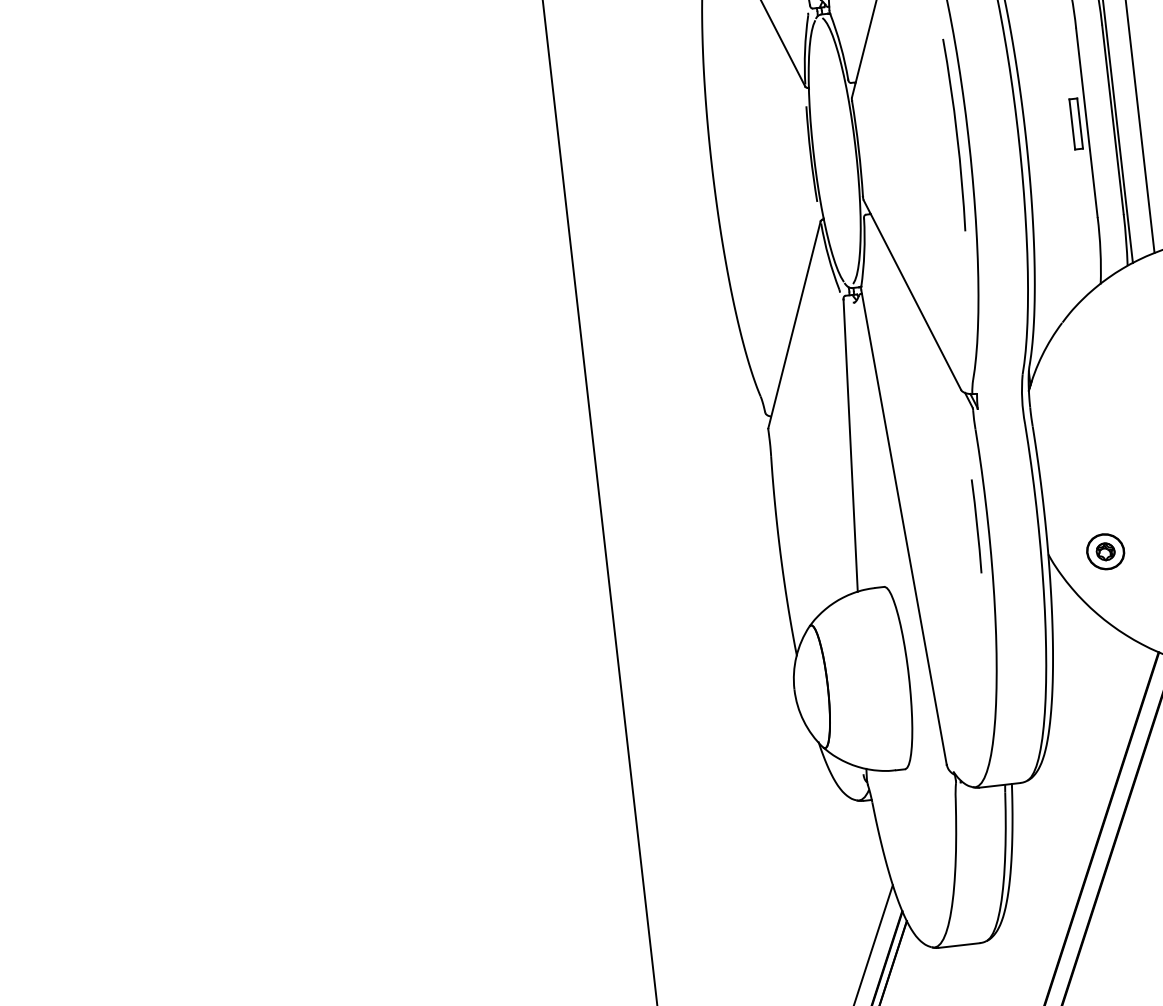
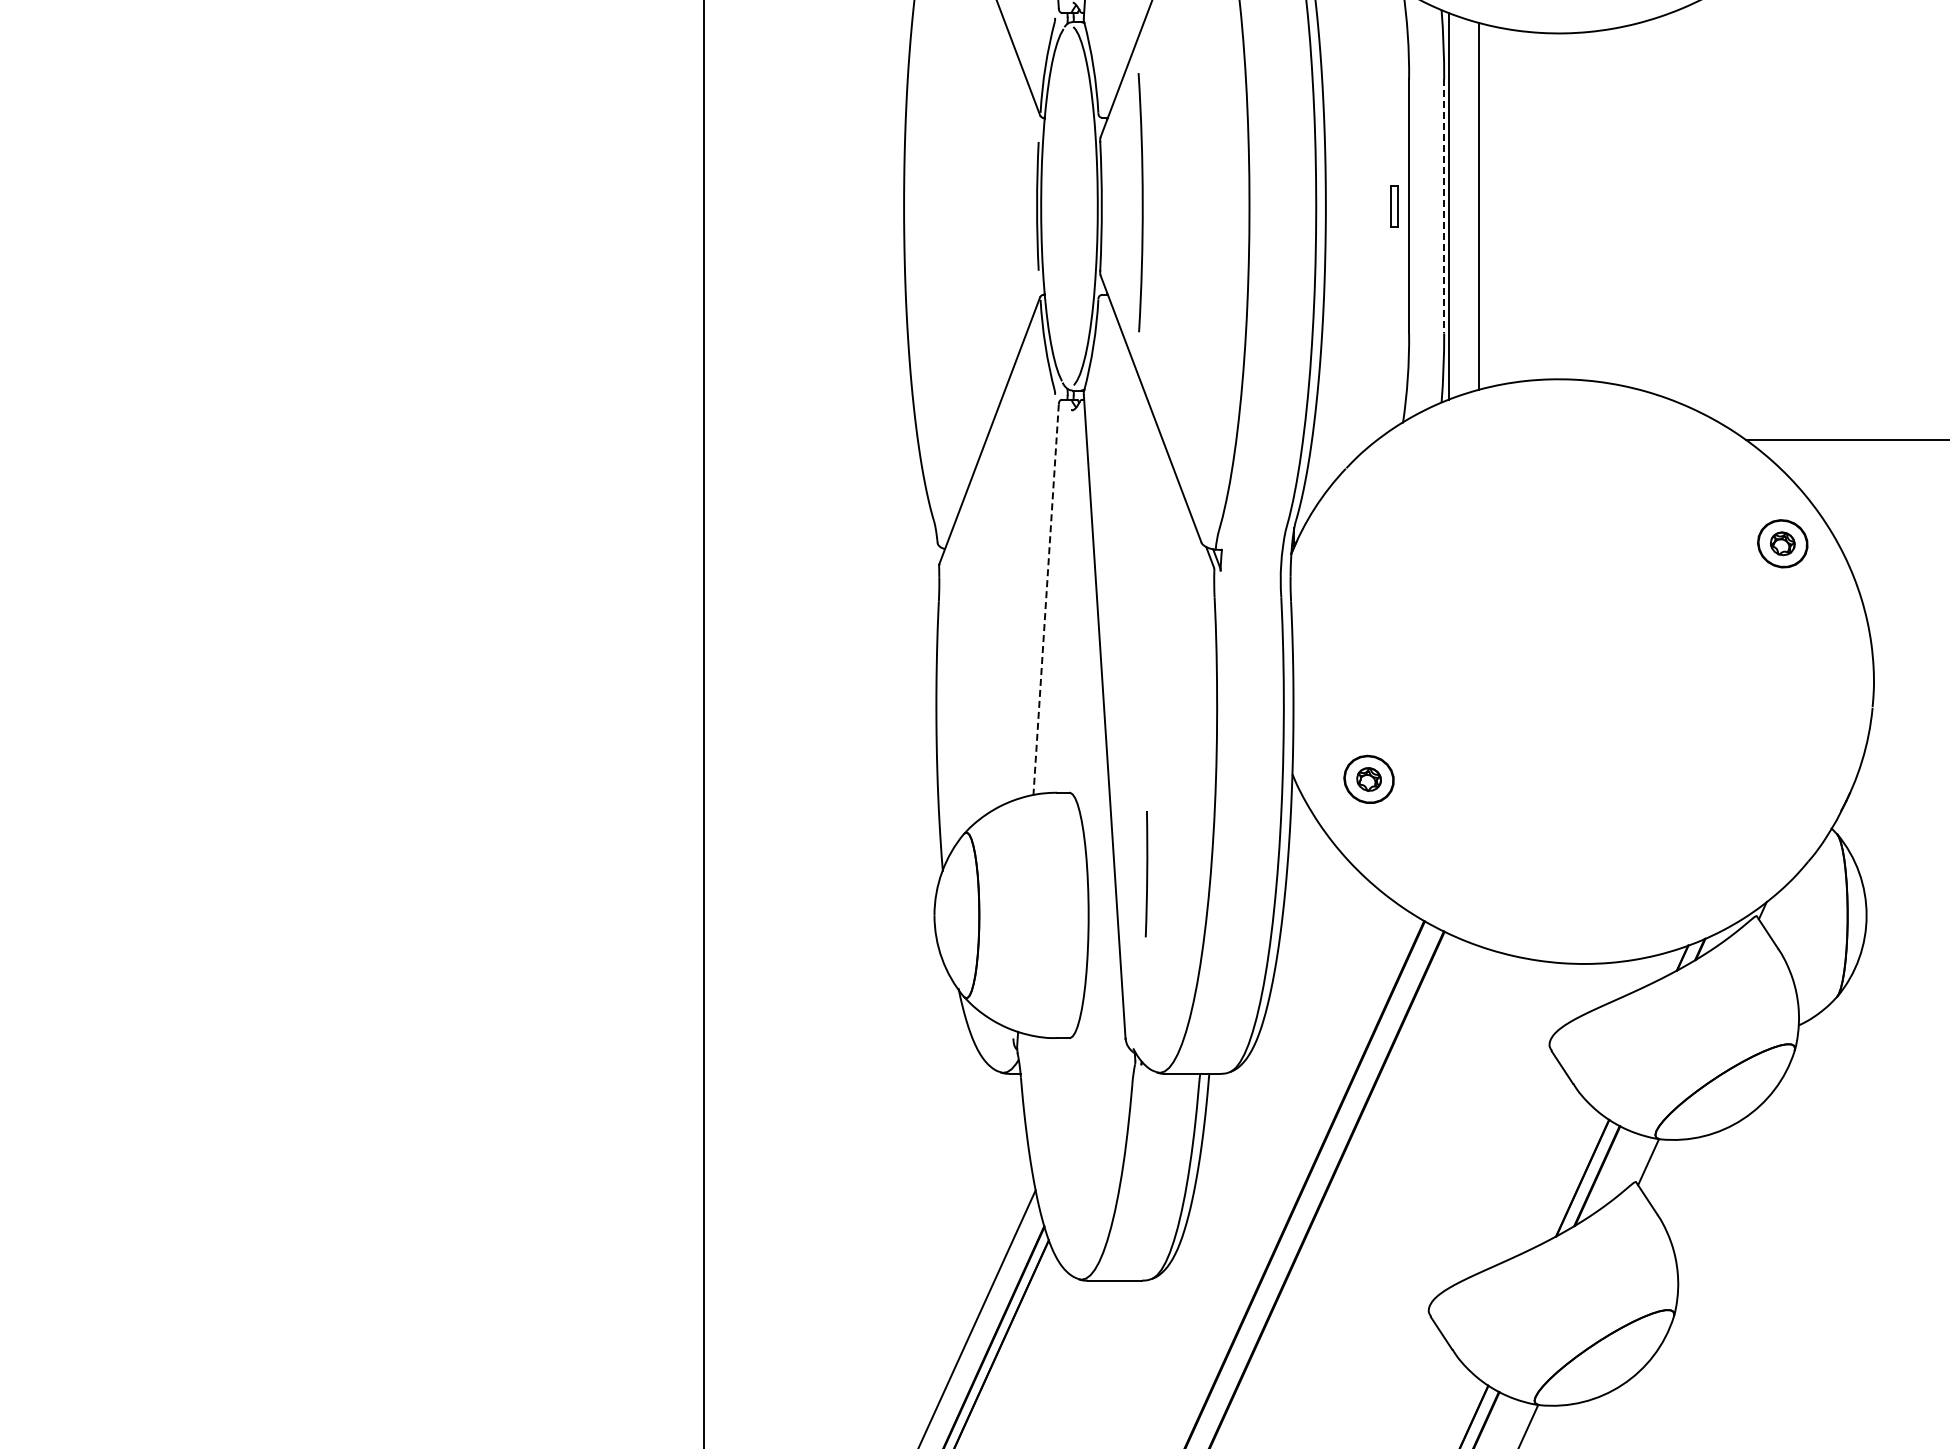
line: (1113, 119) -> (1444, 206), solid -> dashed
part: (1076, 124) -> (1394, 206), size x0.6
arc: (956, 134) -> (1141, 202), moved
line: (850, 445) -> (1046, 599), solid -> dashed
line: (976, 526) -> (1146, 874), moved

